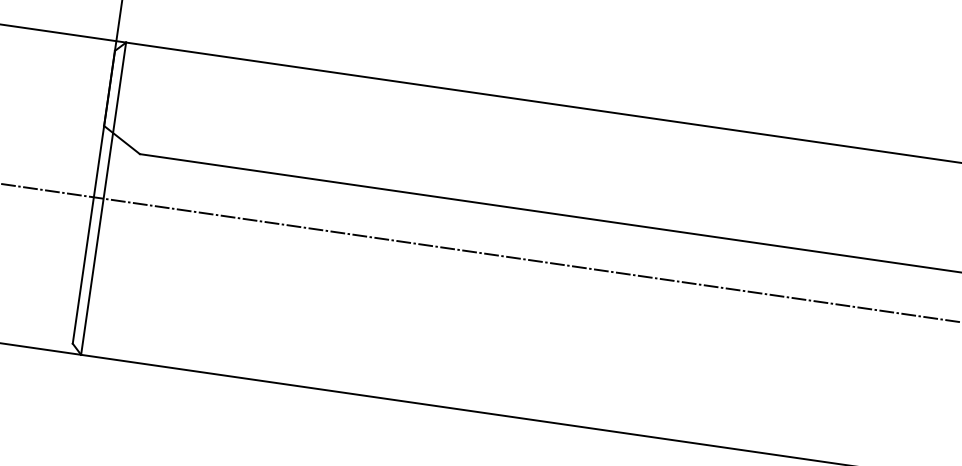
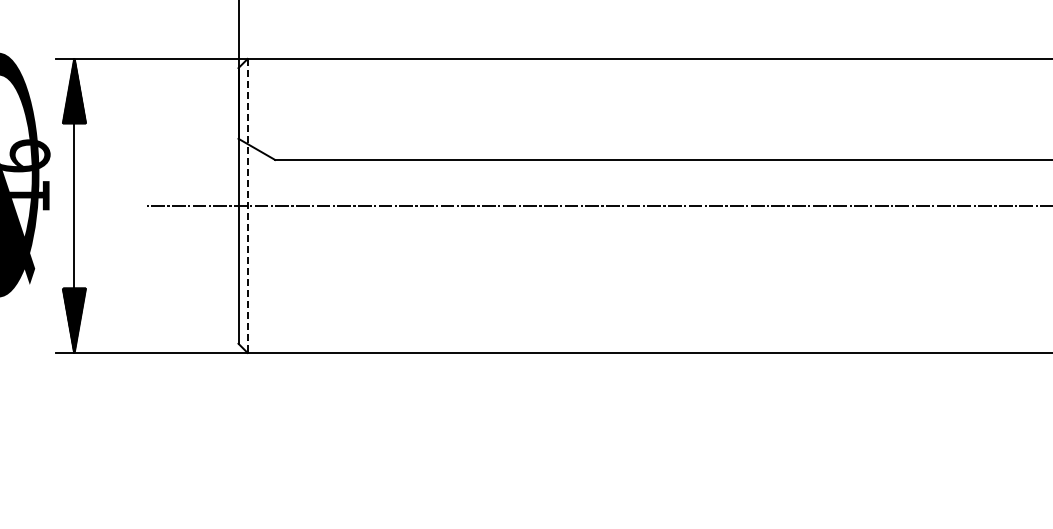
line: (103, 199) -> (247, 206), solid -> dashed

